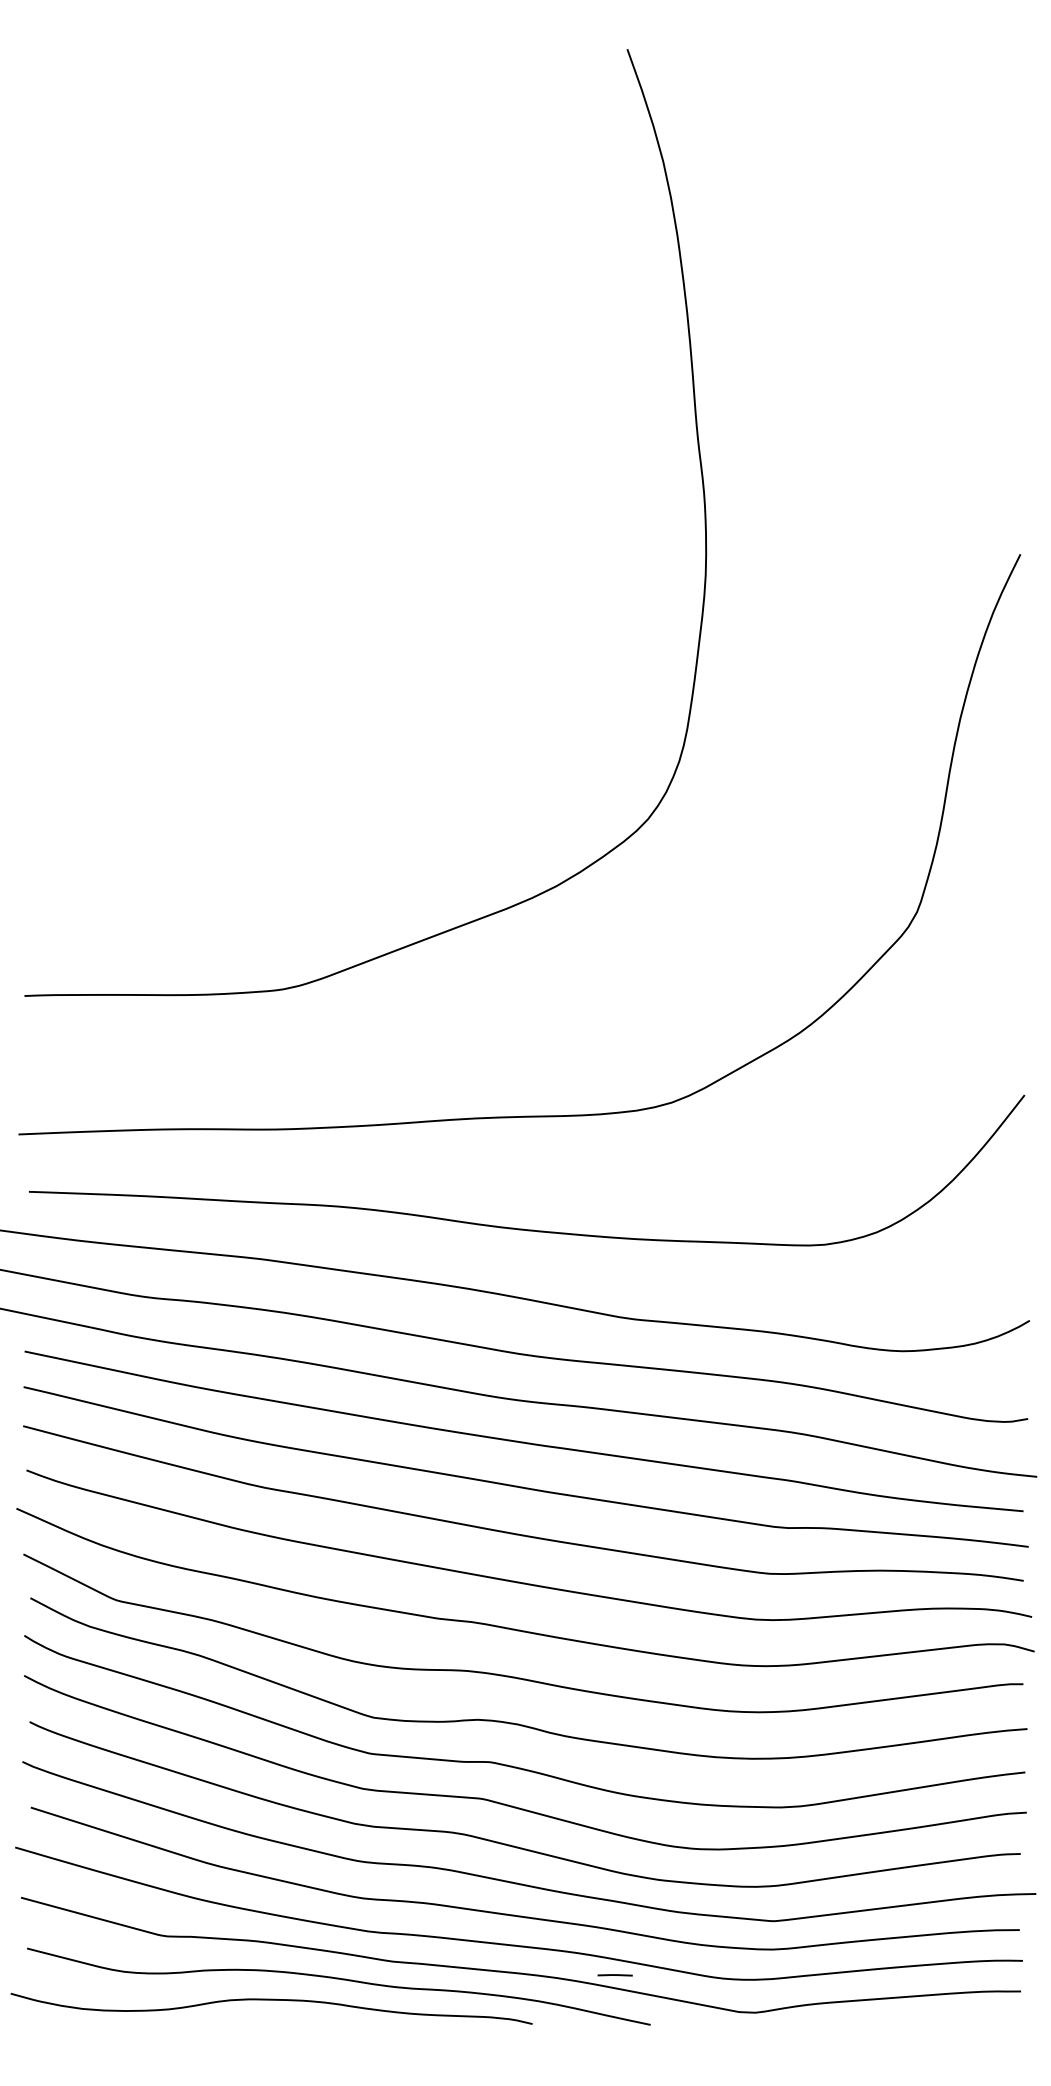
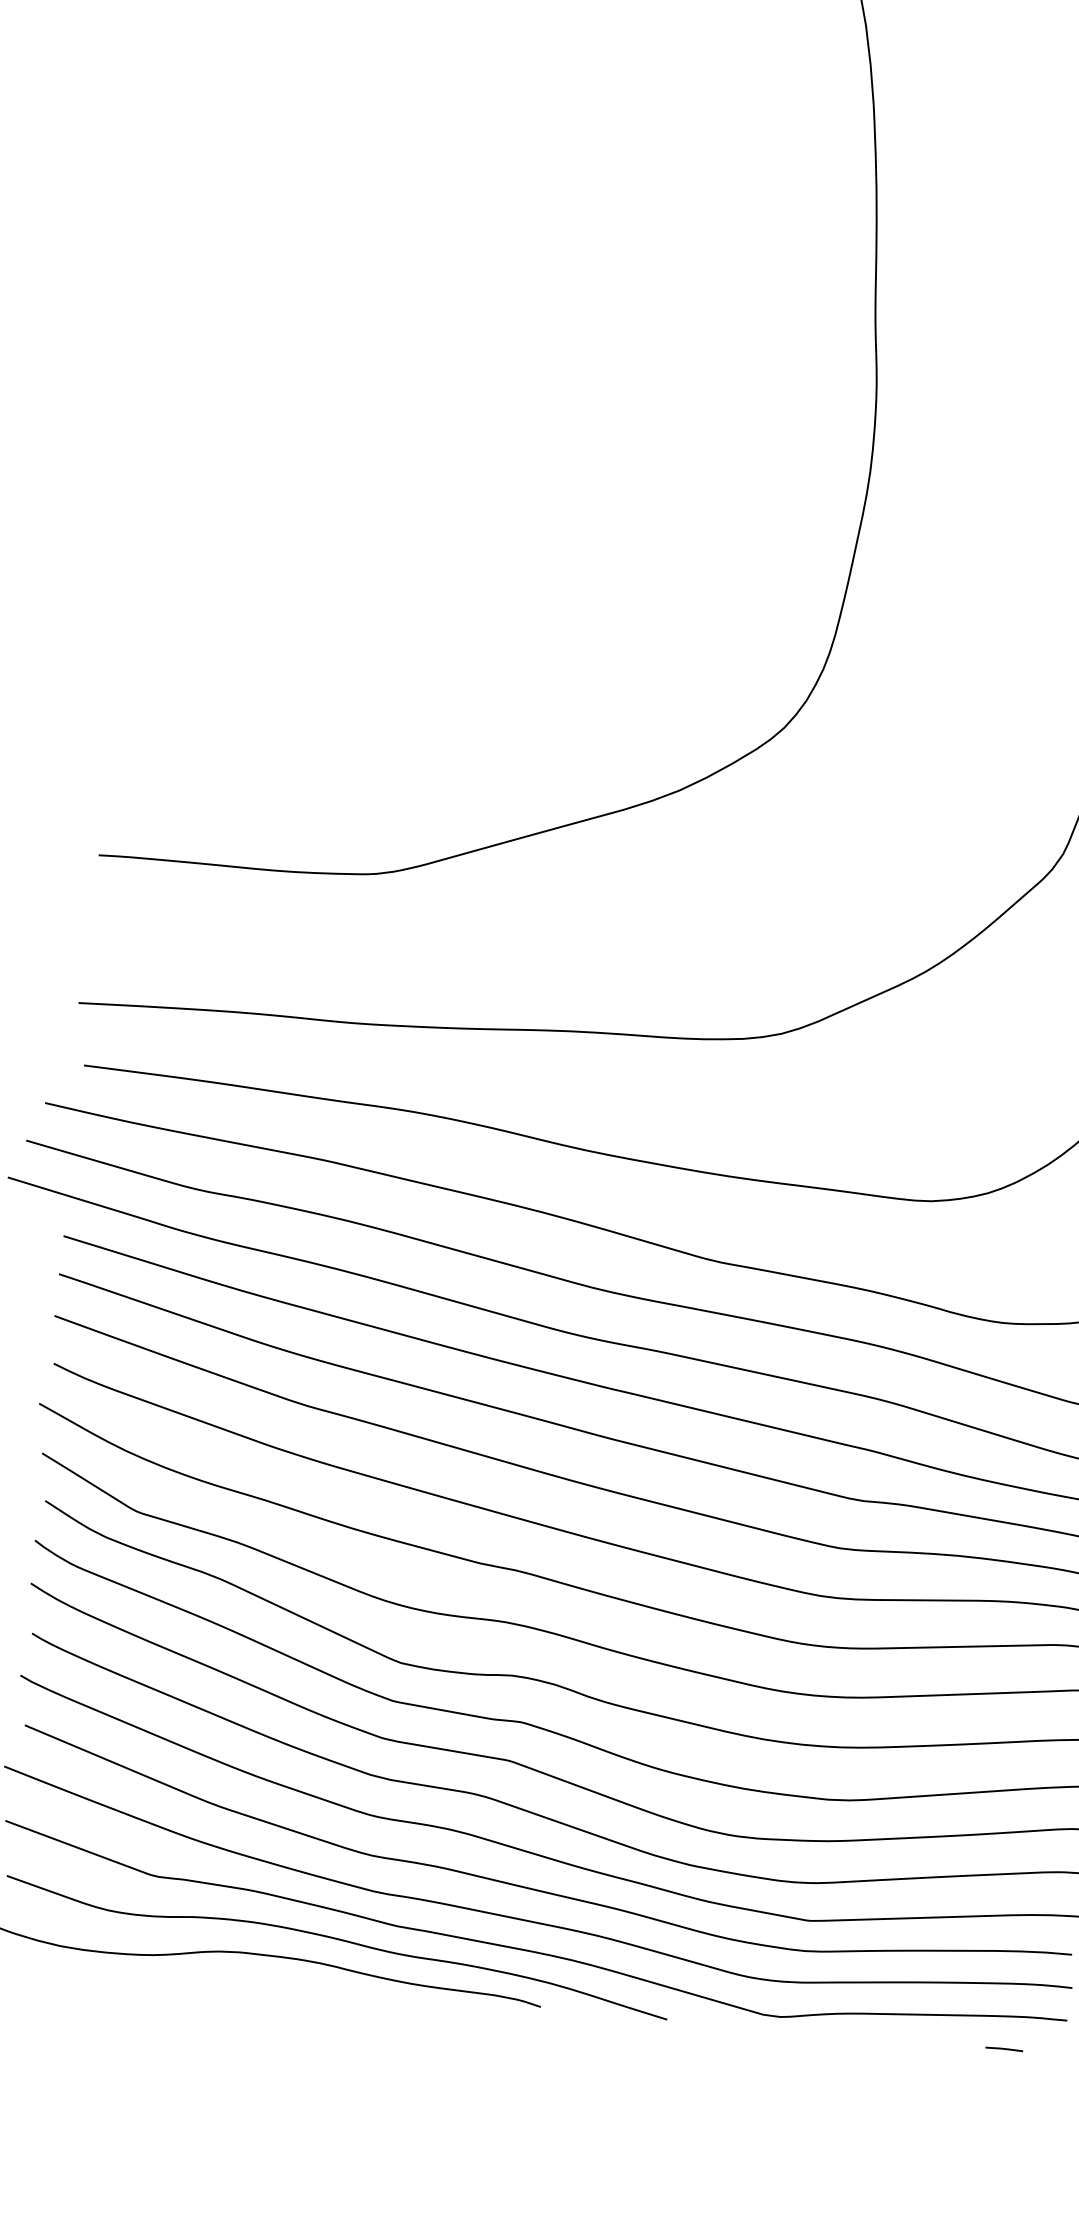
line: (614, 1975) -> (1003, 2049), moved

